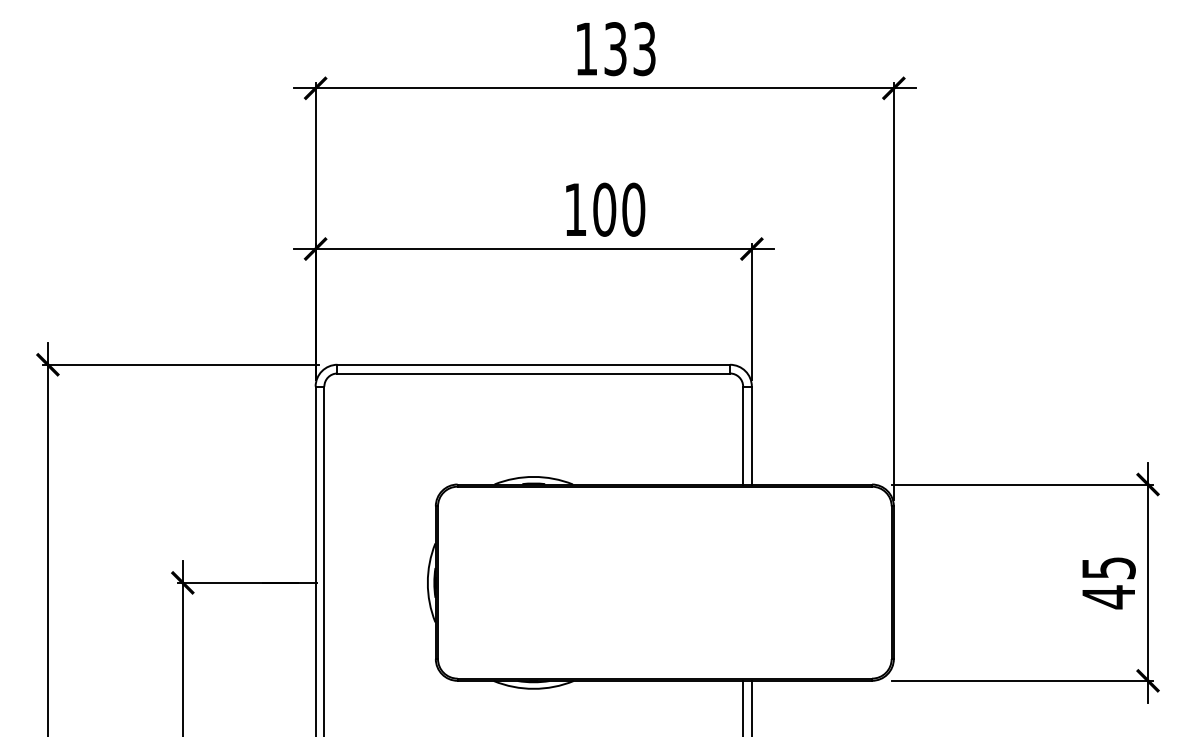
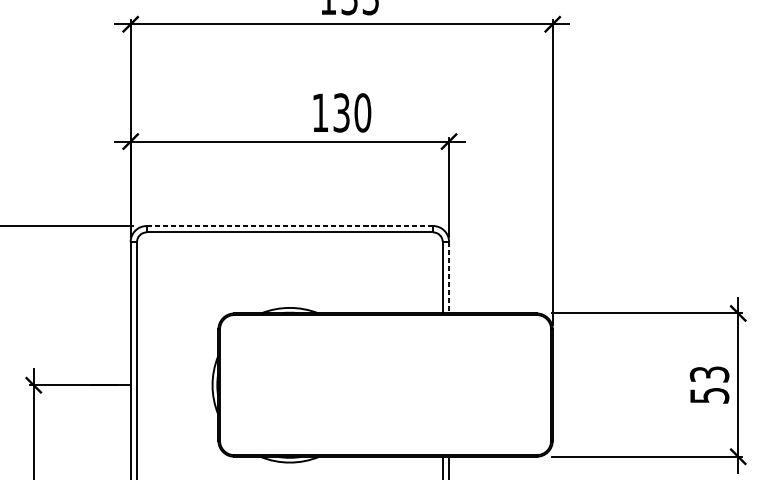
text: (604, 209) -> (341, 112), 100 -> 130
line: (534, 364) -> (290, 225), solid -> dashed
line: (751, 435) -> (448, 277), solid -> dashed
text: (1108, 583) -> (709, 385), 45 -> 53

